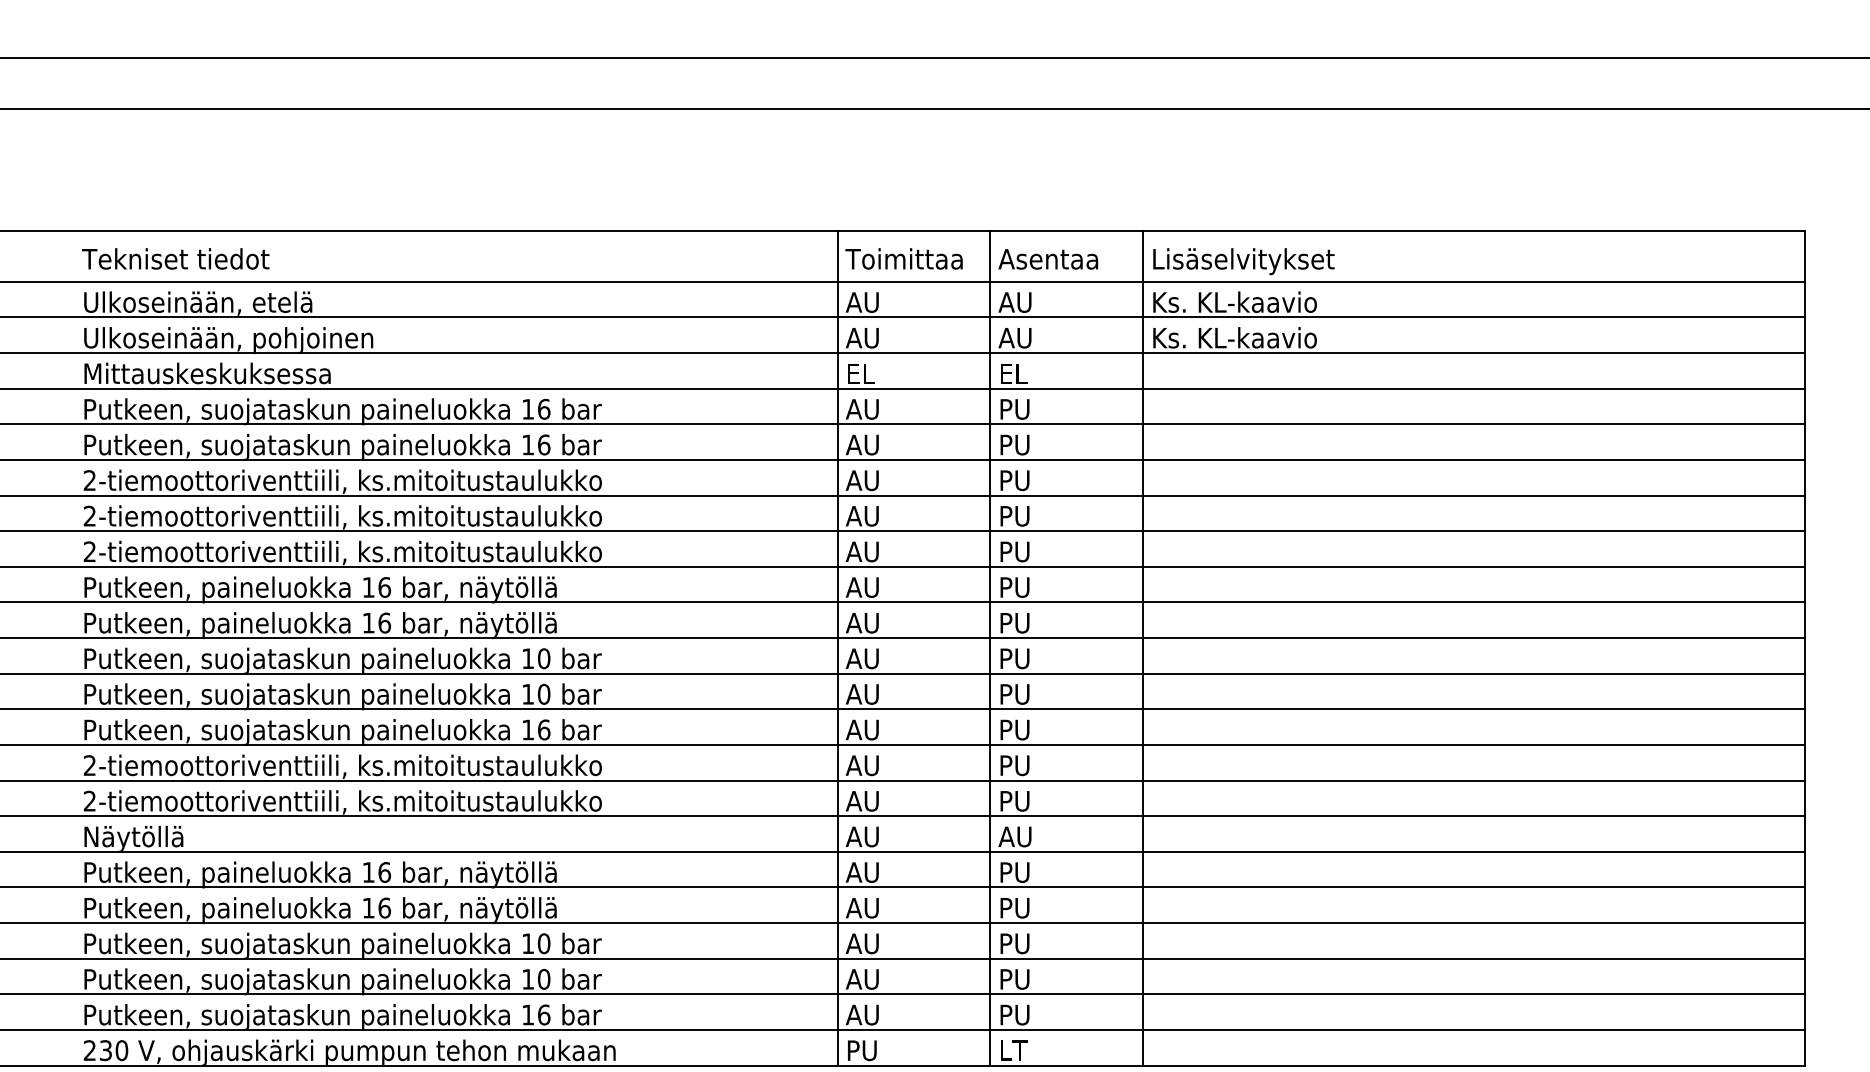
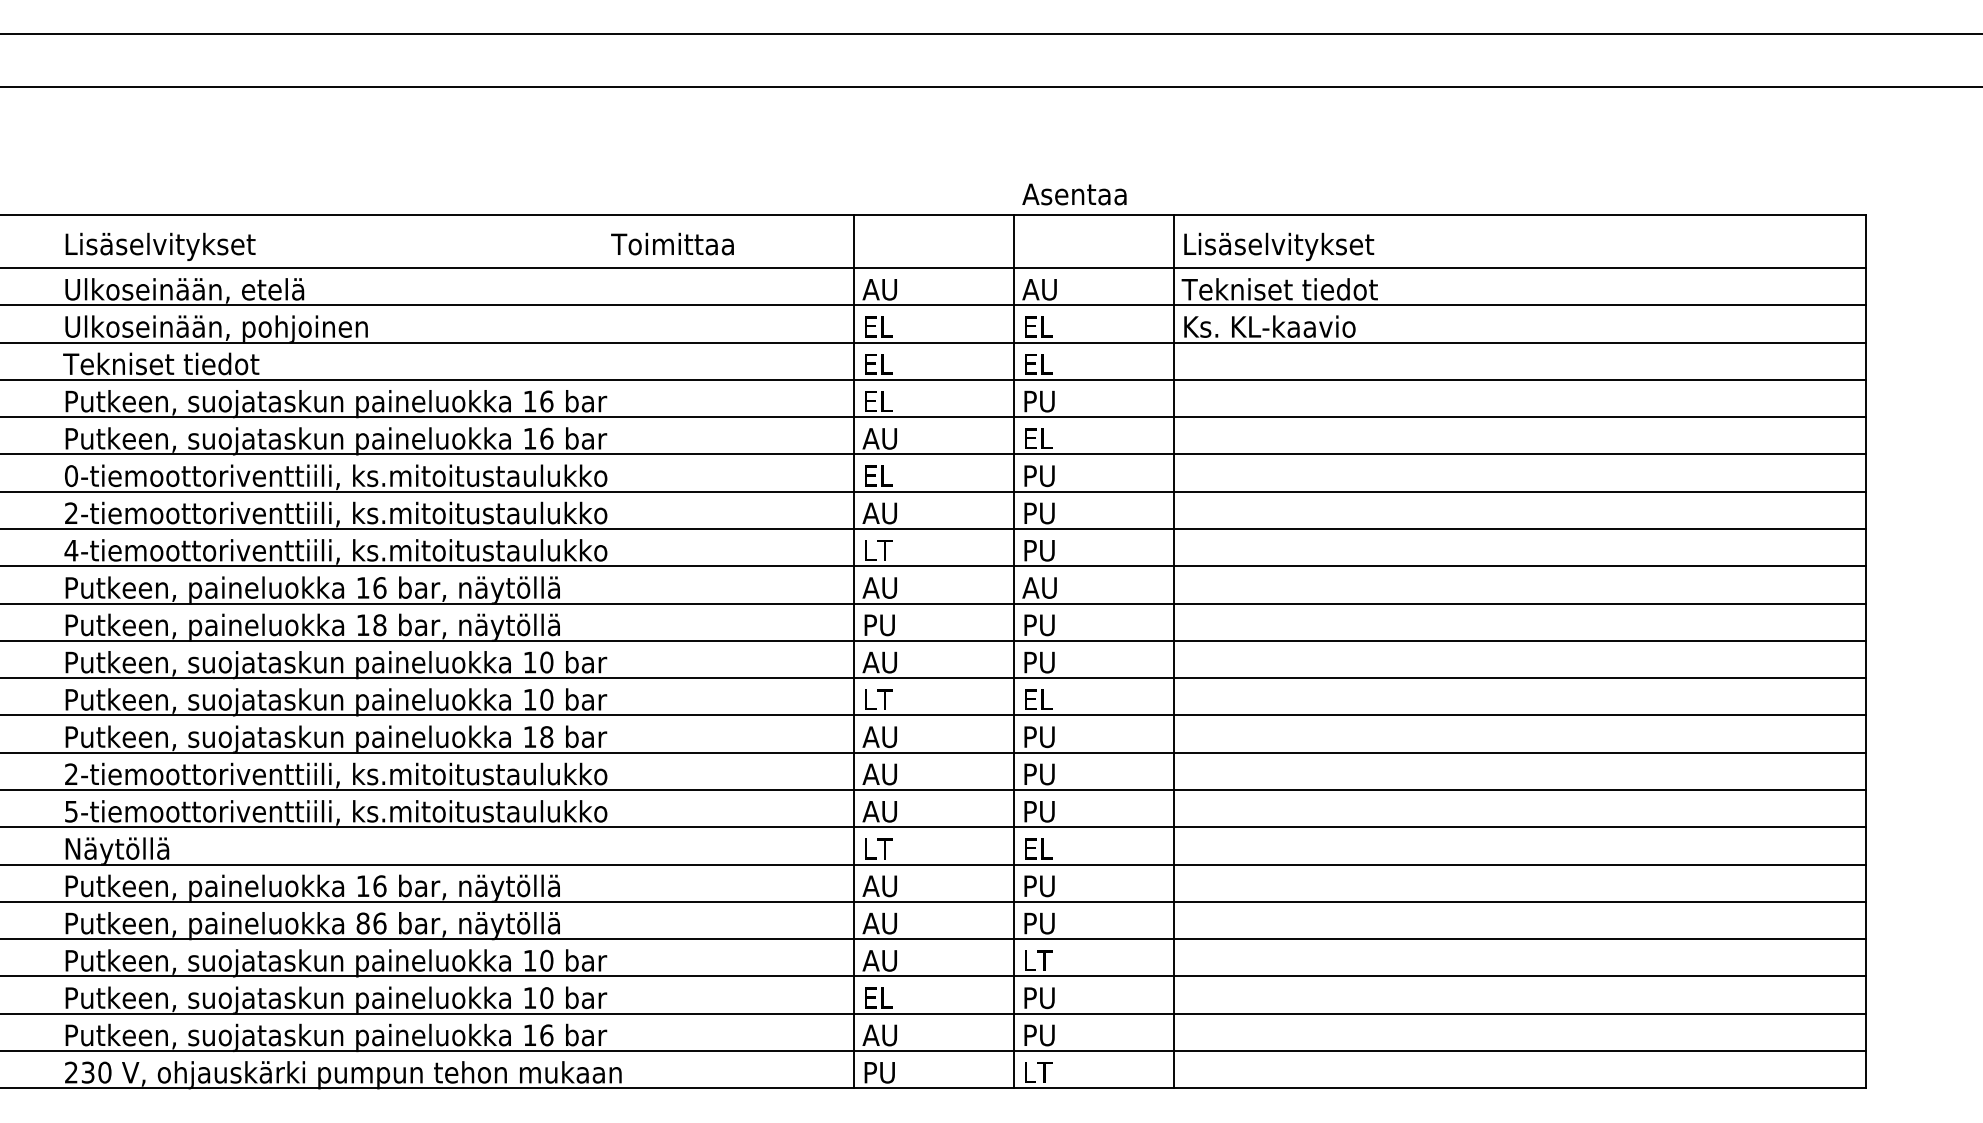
text: (904, 258) -> (672, 243), moved
text: (1048, 259) -> (1074, 194), moved
text: (175, 261) -> (161, 246), Tekniset tiedot -> Lisäselvitykset
text: (1244, 302) -> (1279, 289), Ks. KL-kaavio -> Tekniset tiedot
text: (862, 337) -> (879, 326), AU -> EL
text: (1014, 337) -> (1039, 326), AU -> EL
text: (206, 373) -> (193, 363), Mittauskeskuksessa -> Tekniset tiedot
text: (862, 409) -> (879, 401), AU -> EL
text: (1014, 444) -> (1039, 438), PU -> EL
text: (89, 481) -> (71, 476), 2-tiemoottoriventtiili, -> 0-tiemoottoriventtiili,
text: (862, 481) -> (879, 476), AU -> EL
text: (89, 551) -> (71, 550), 2-tiemoottoriventtiili, -> 4-tiemoottoriventtiili,
text: (862, 551) -> (879, 550), AU -> LT
text: (1014, 587) -> (1039, 587), PU -> AU
text: (384, 623) -> (379, 625), 16 -> 18
text: (862, 623) -> (879, 625), AU -> PU
text: (862, 694) -> (879, 699), AU -> LT
text: (1014, 694) -> (1039, 699), PU -> EL
text: (543, 729) -> (546, 736), 16 -> 18
text: (89, 801) -> (71, 811), 2-tiemoottoriventtiili, -> 5-tiemoottoriventtiili,
text: (862, 836) -> (879, 848), AU -> LT
text: (1014, 836) -> (1039, 848), AU -> EL
text: (368, 908) -> (362, 923), 16 -> 86
text: (1014, 943) -> (1039, 960), PU -> LT
text: (862, 979) -> (879, 998), AU -> EL

